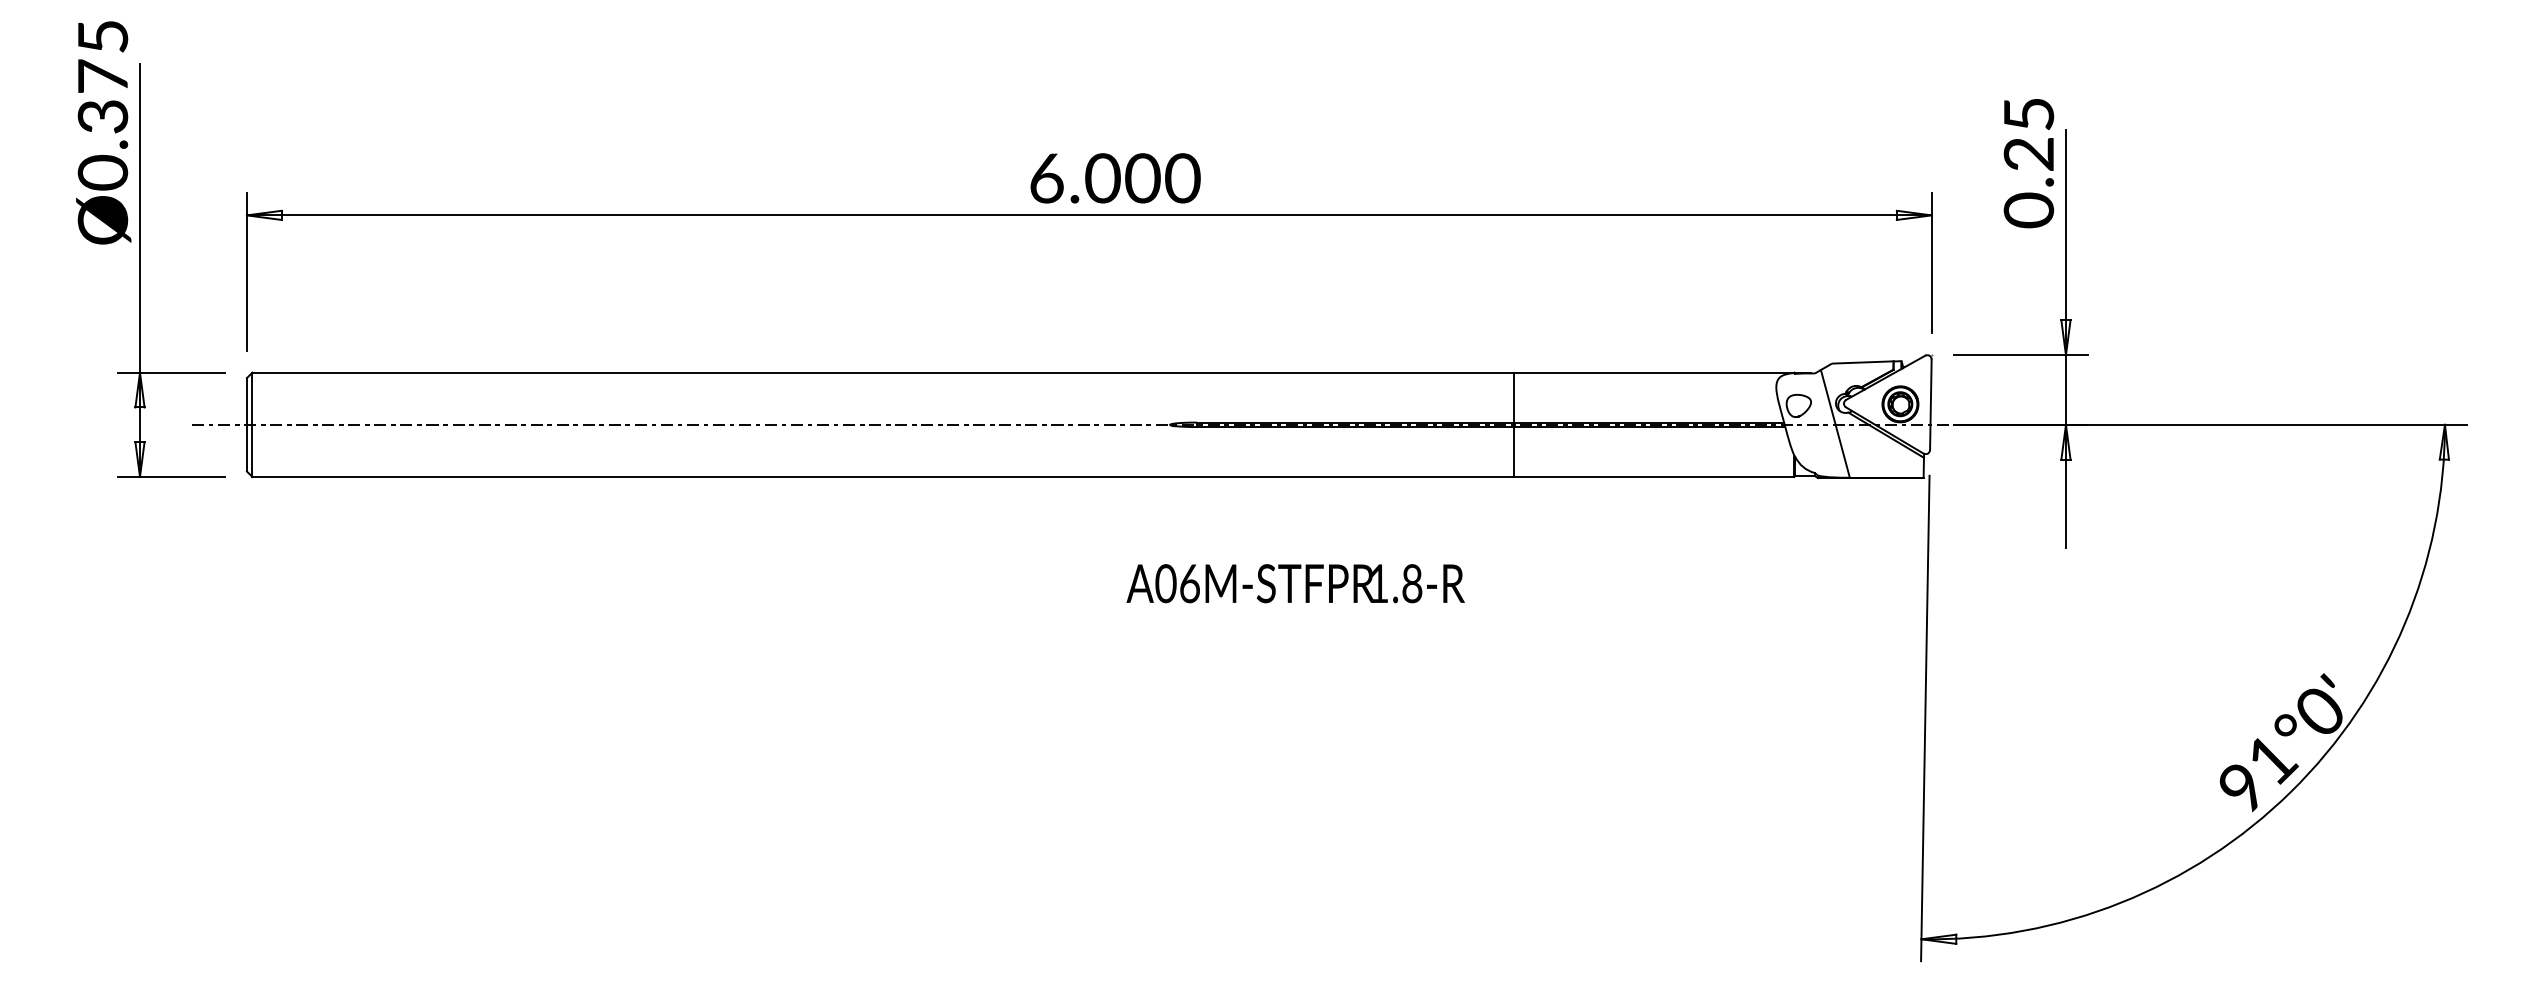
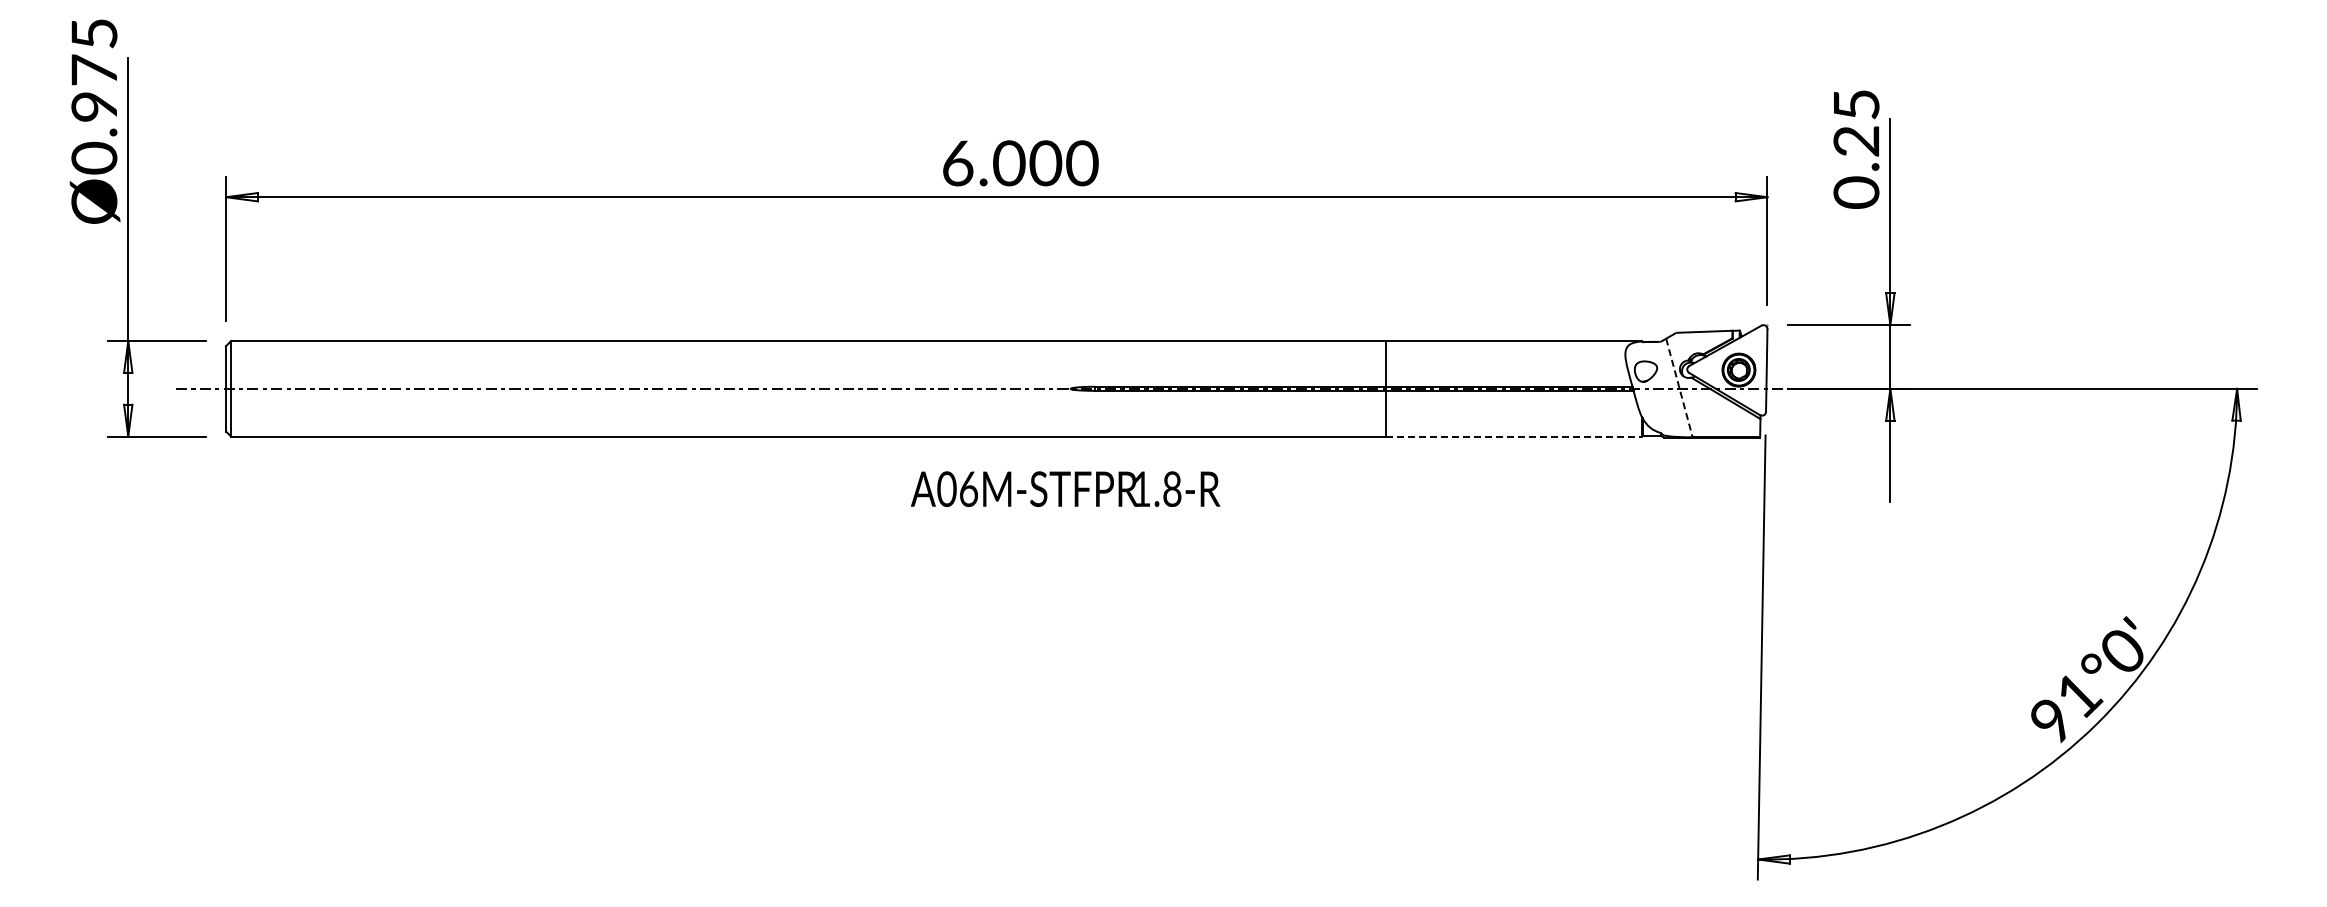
text: (103, 117) -> (94, 107), Ø0.375 -> Ø0.975
line: (1835, 424) -> (1679, 388), solid -> dashed
line: (1655, 476) -> (1514, 436), solid -> dashed
text: (1295, 584) -> (1065, 489), moved

